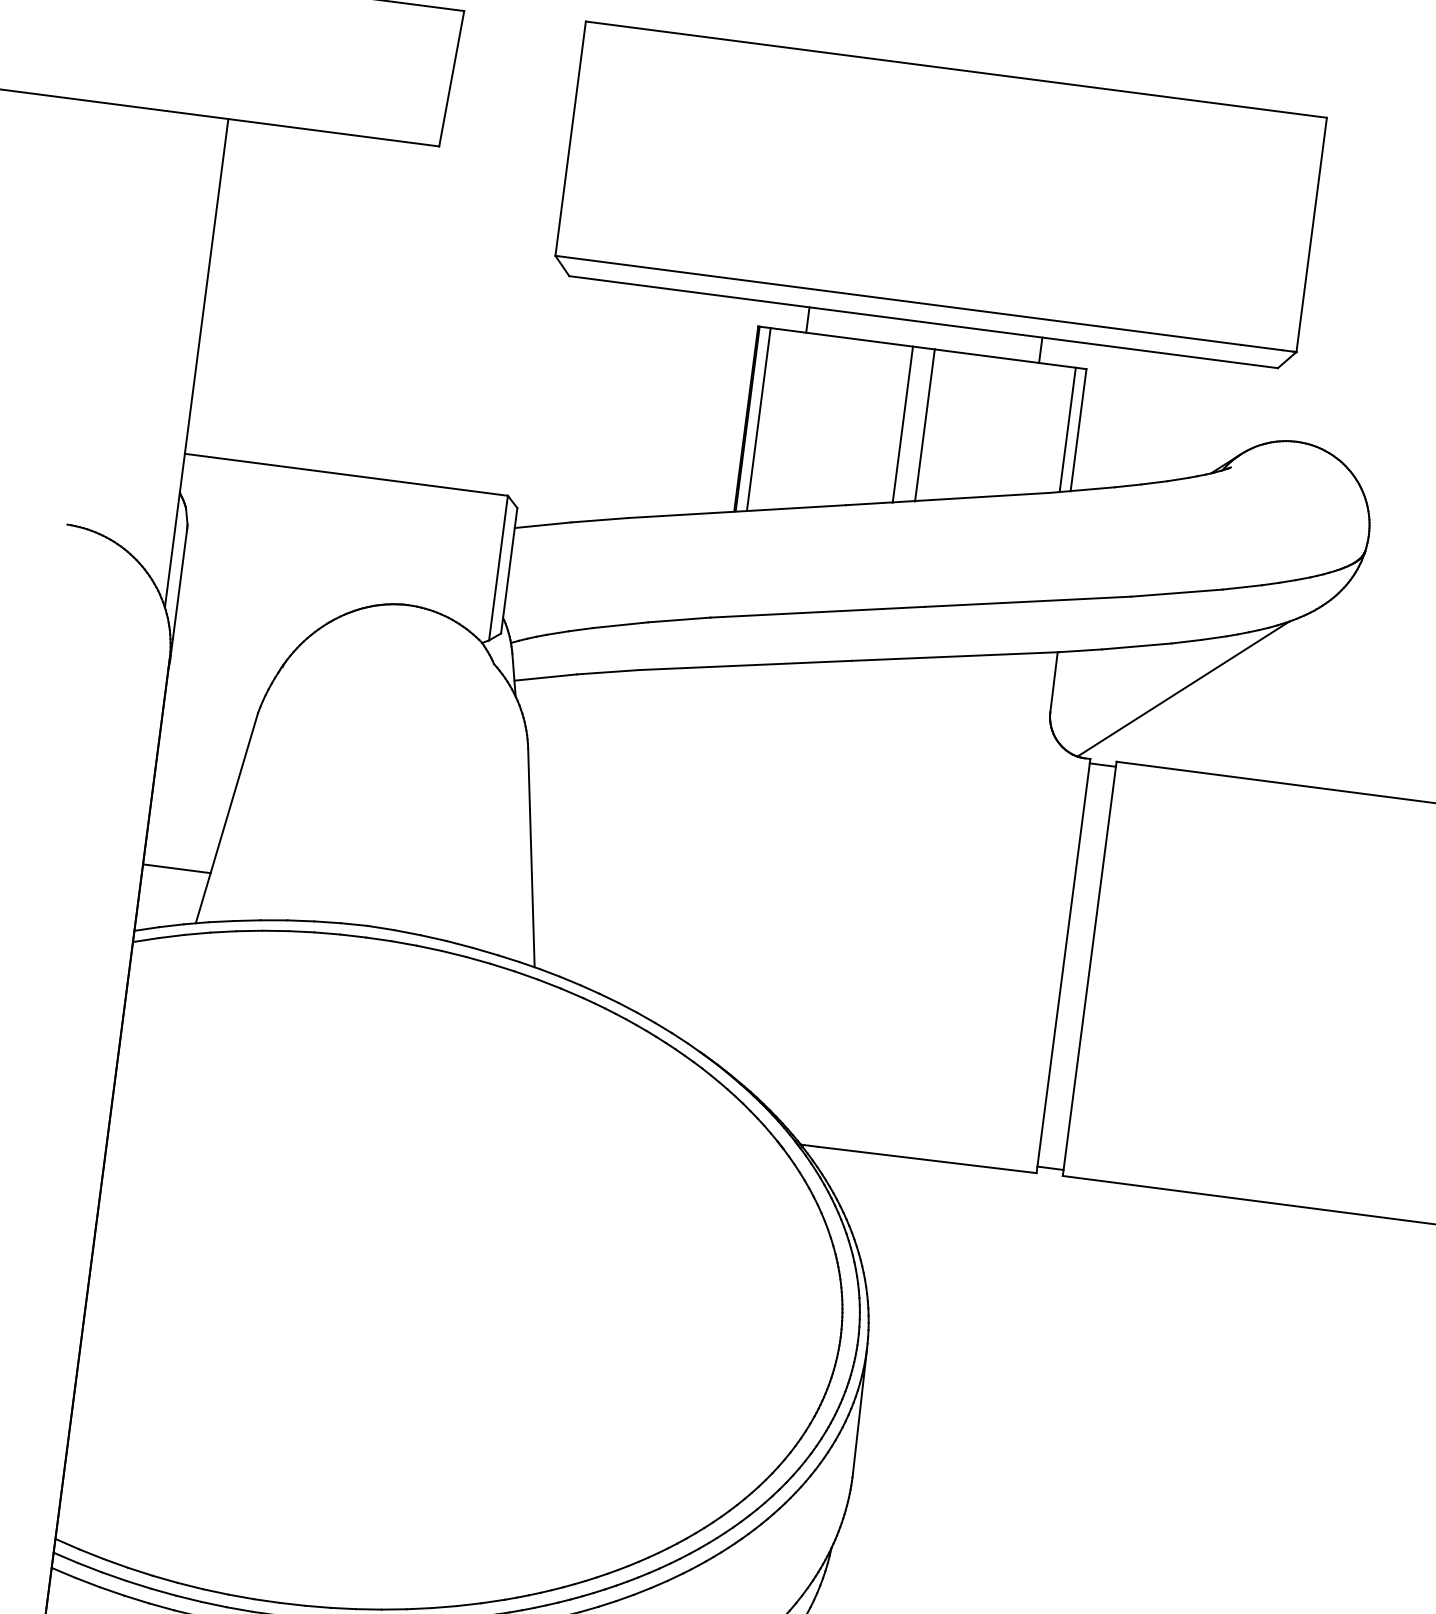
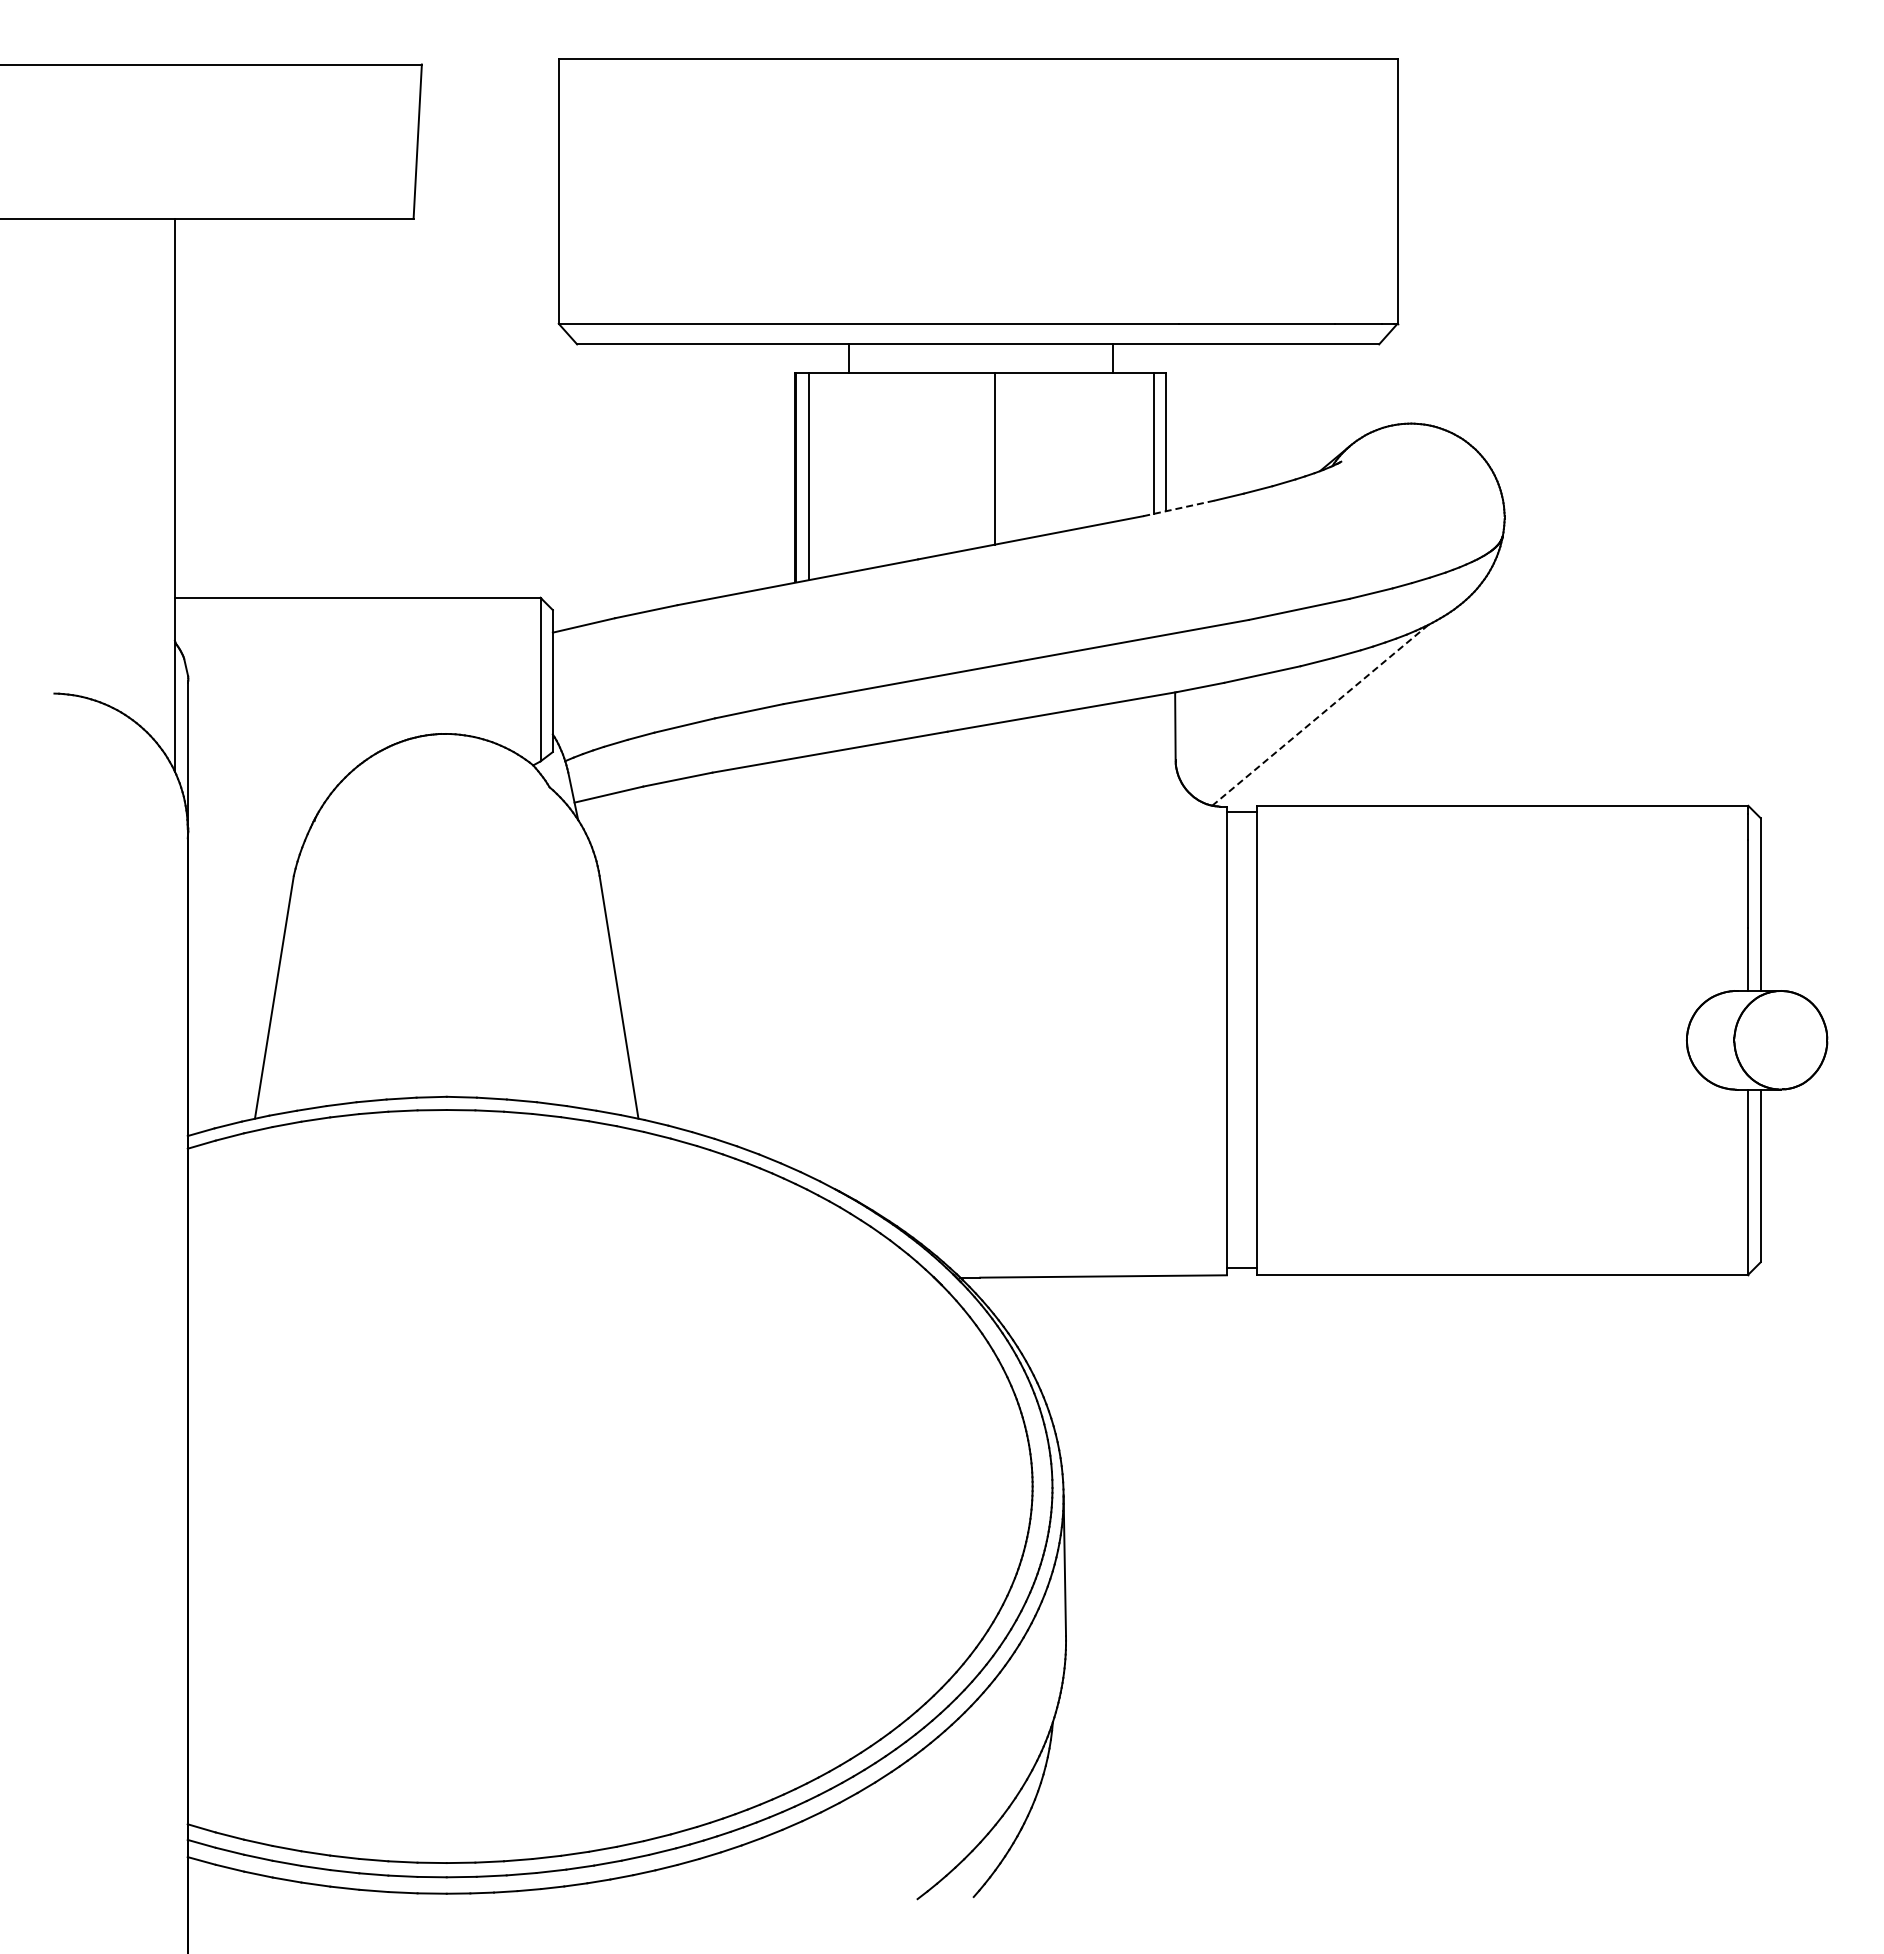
line: (902, 424) -> (969, 461), removed
line: (1082, 490) -> (1179, 508), solid -> dashed
line: (1183, 689) -> (1320, 715), solid -> dashed
line: (176, 868) -> (225, 1060), removed

